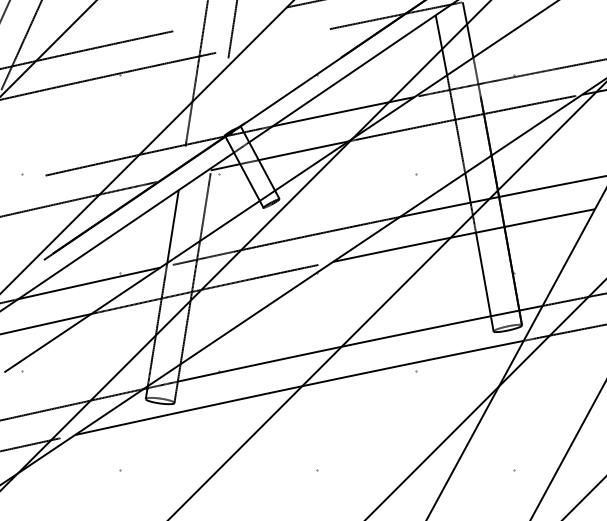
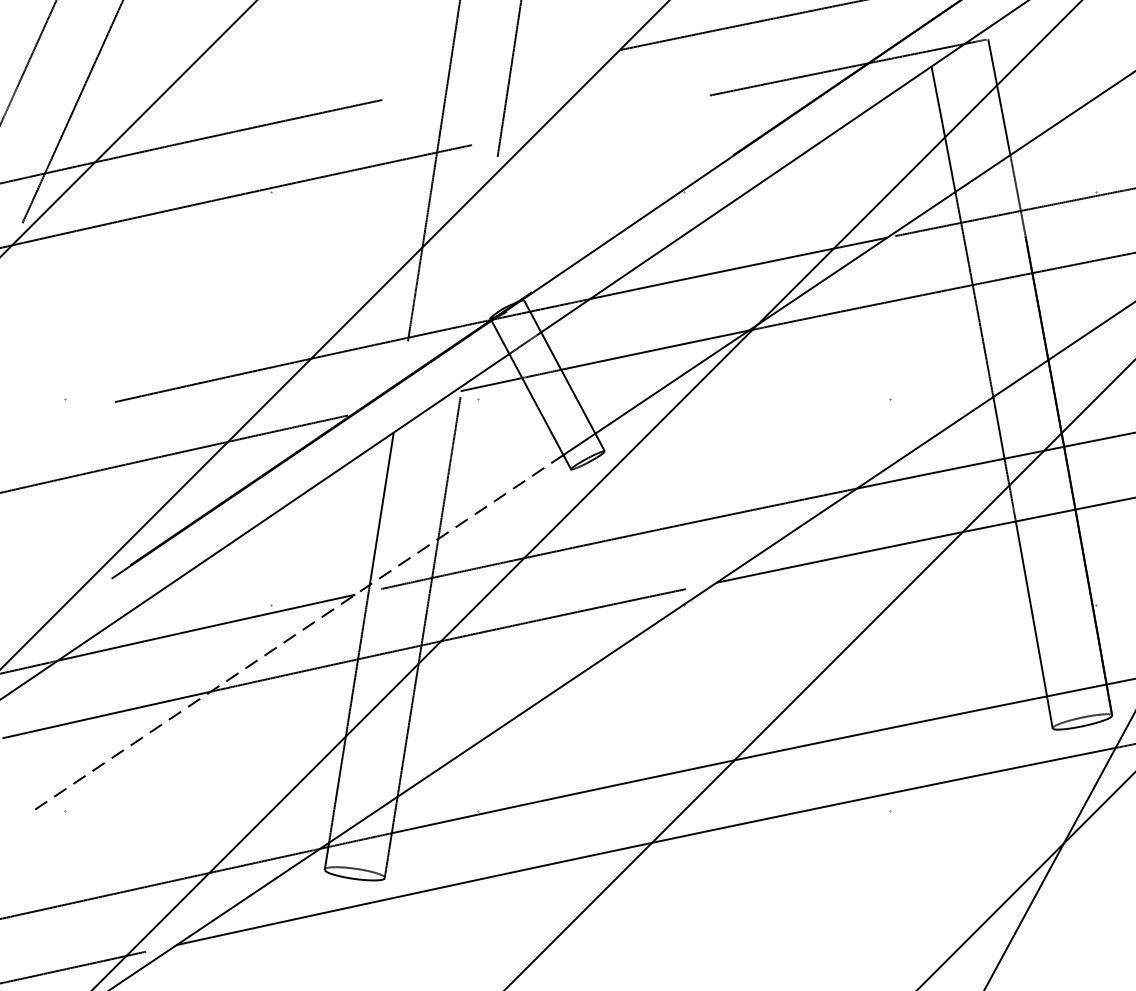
line: (132, 286) -> (296, 634), solid -> dashed

